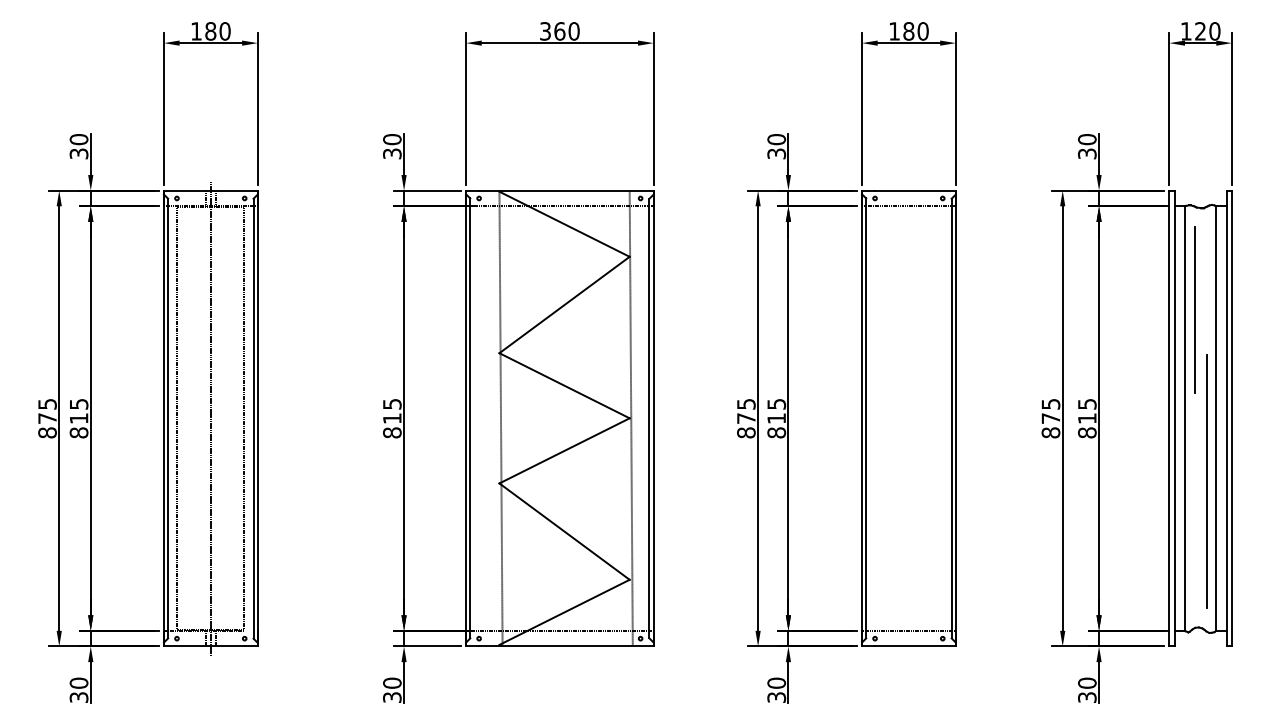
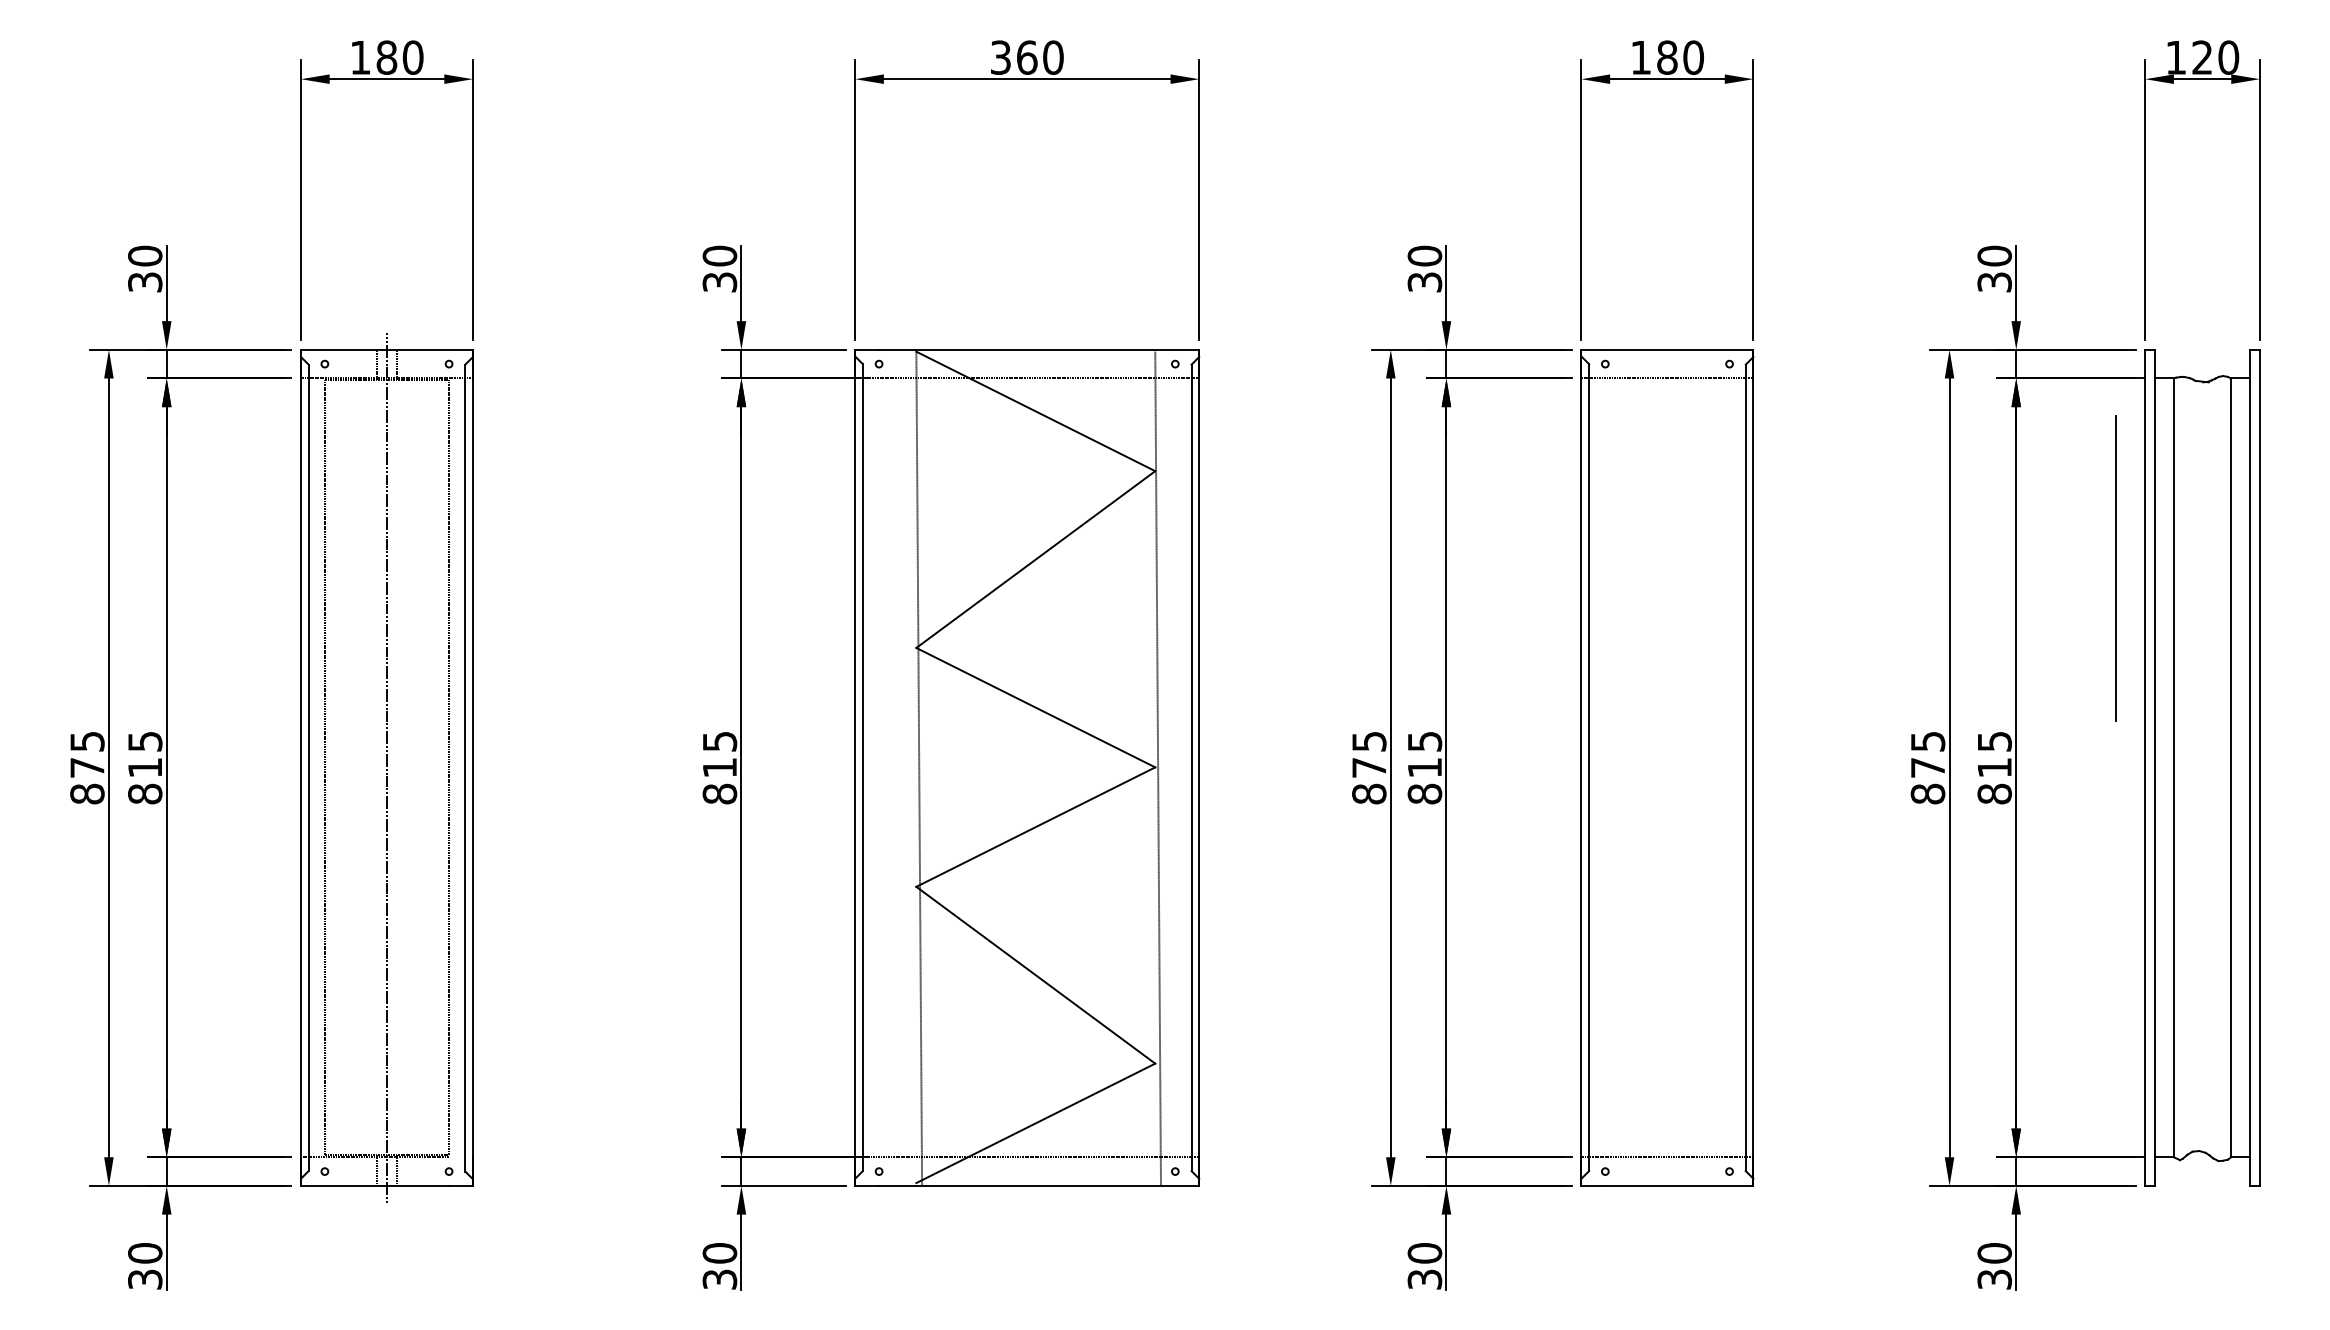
line: (1194, 309) -> (2116, 567), moved
line: (1207, 481) -> (2215, 883), removed

